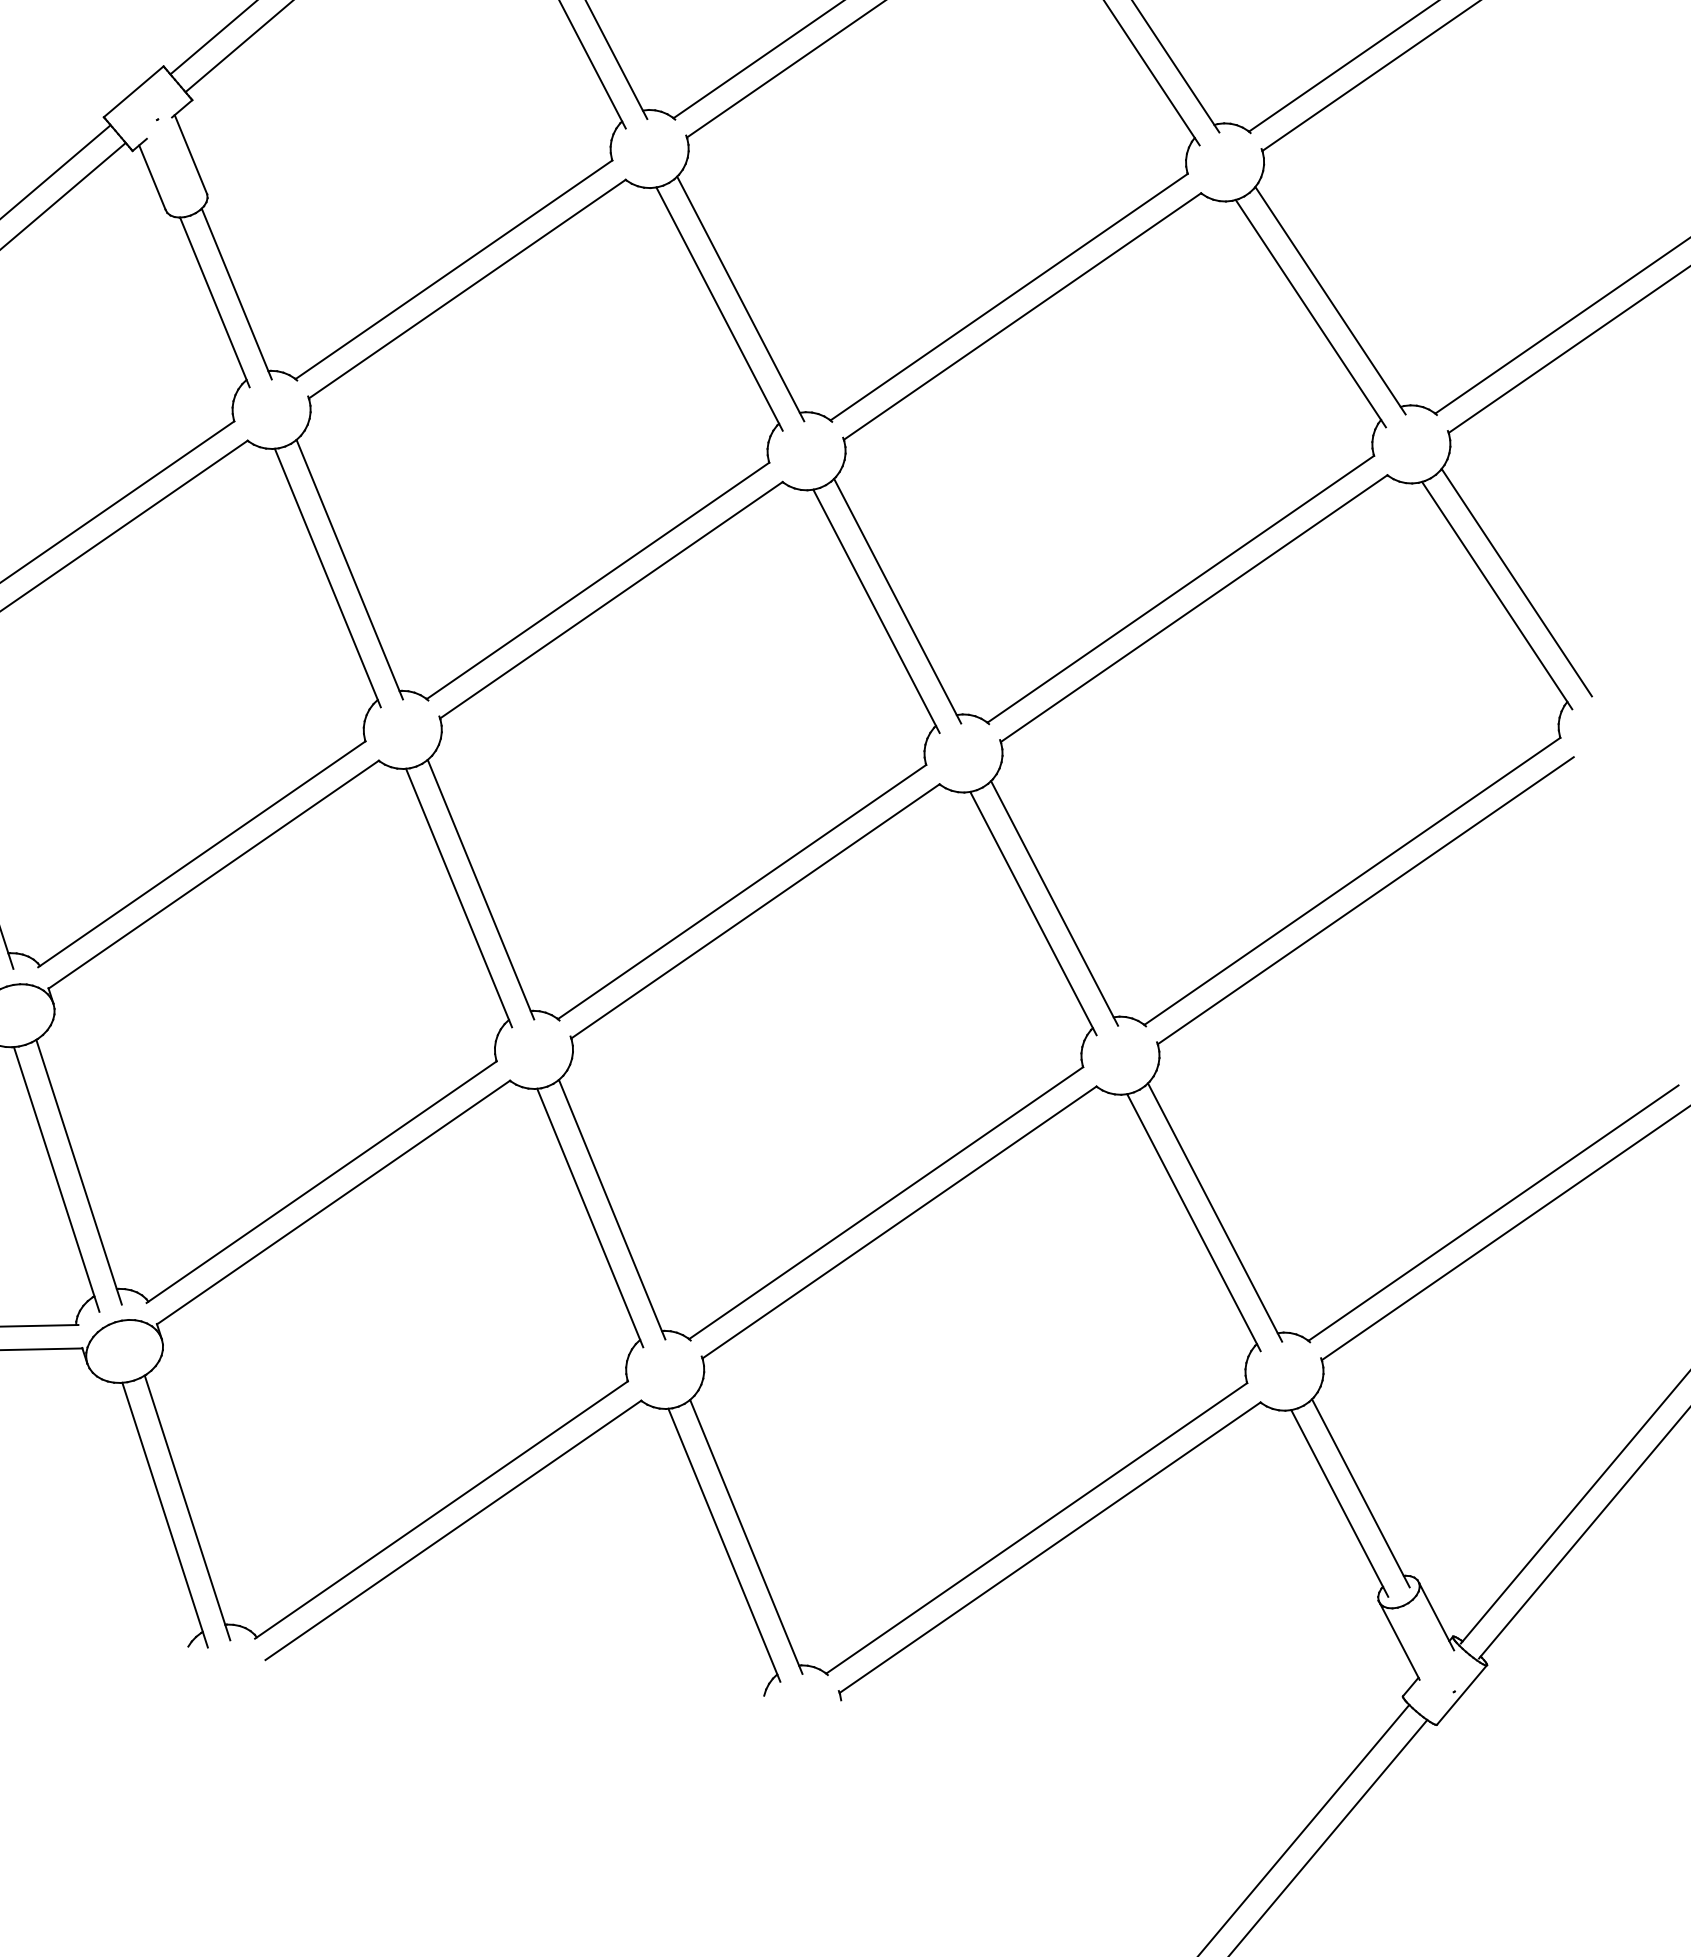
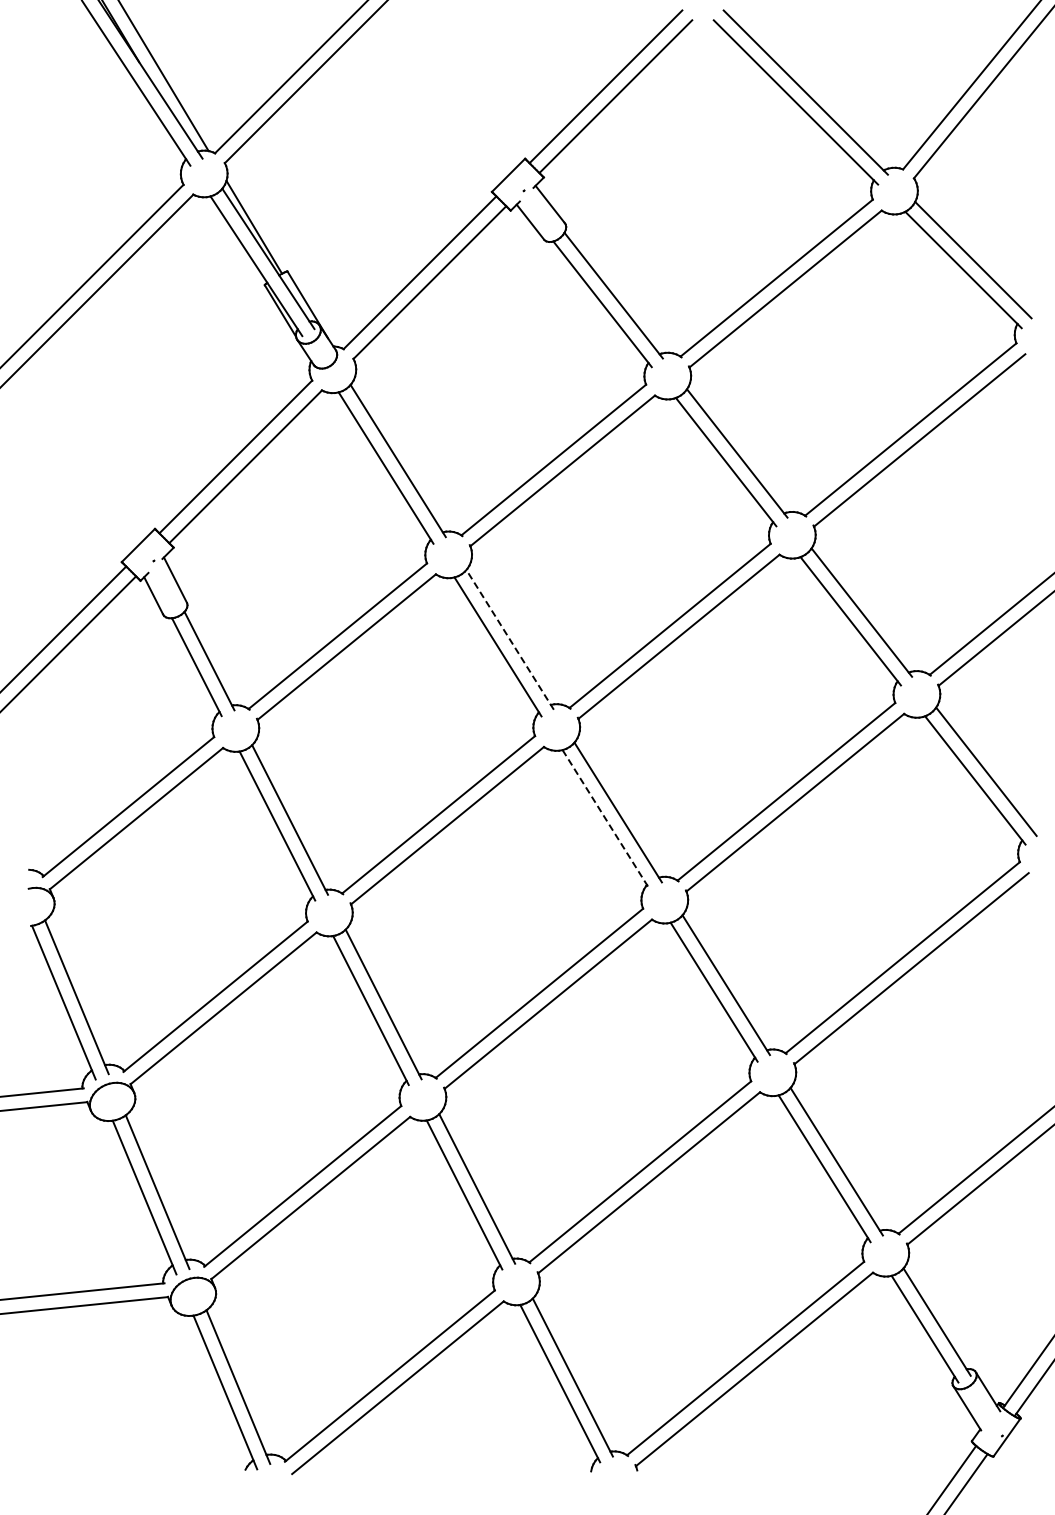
line: (739, 298) -> (509, 639), solid -> dashed
line: (877, 611) -> (606, 819), solid -> dashed

